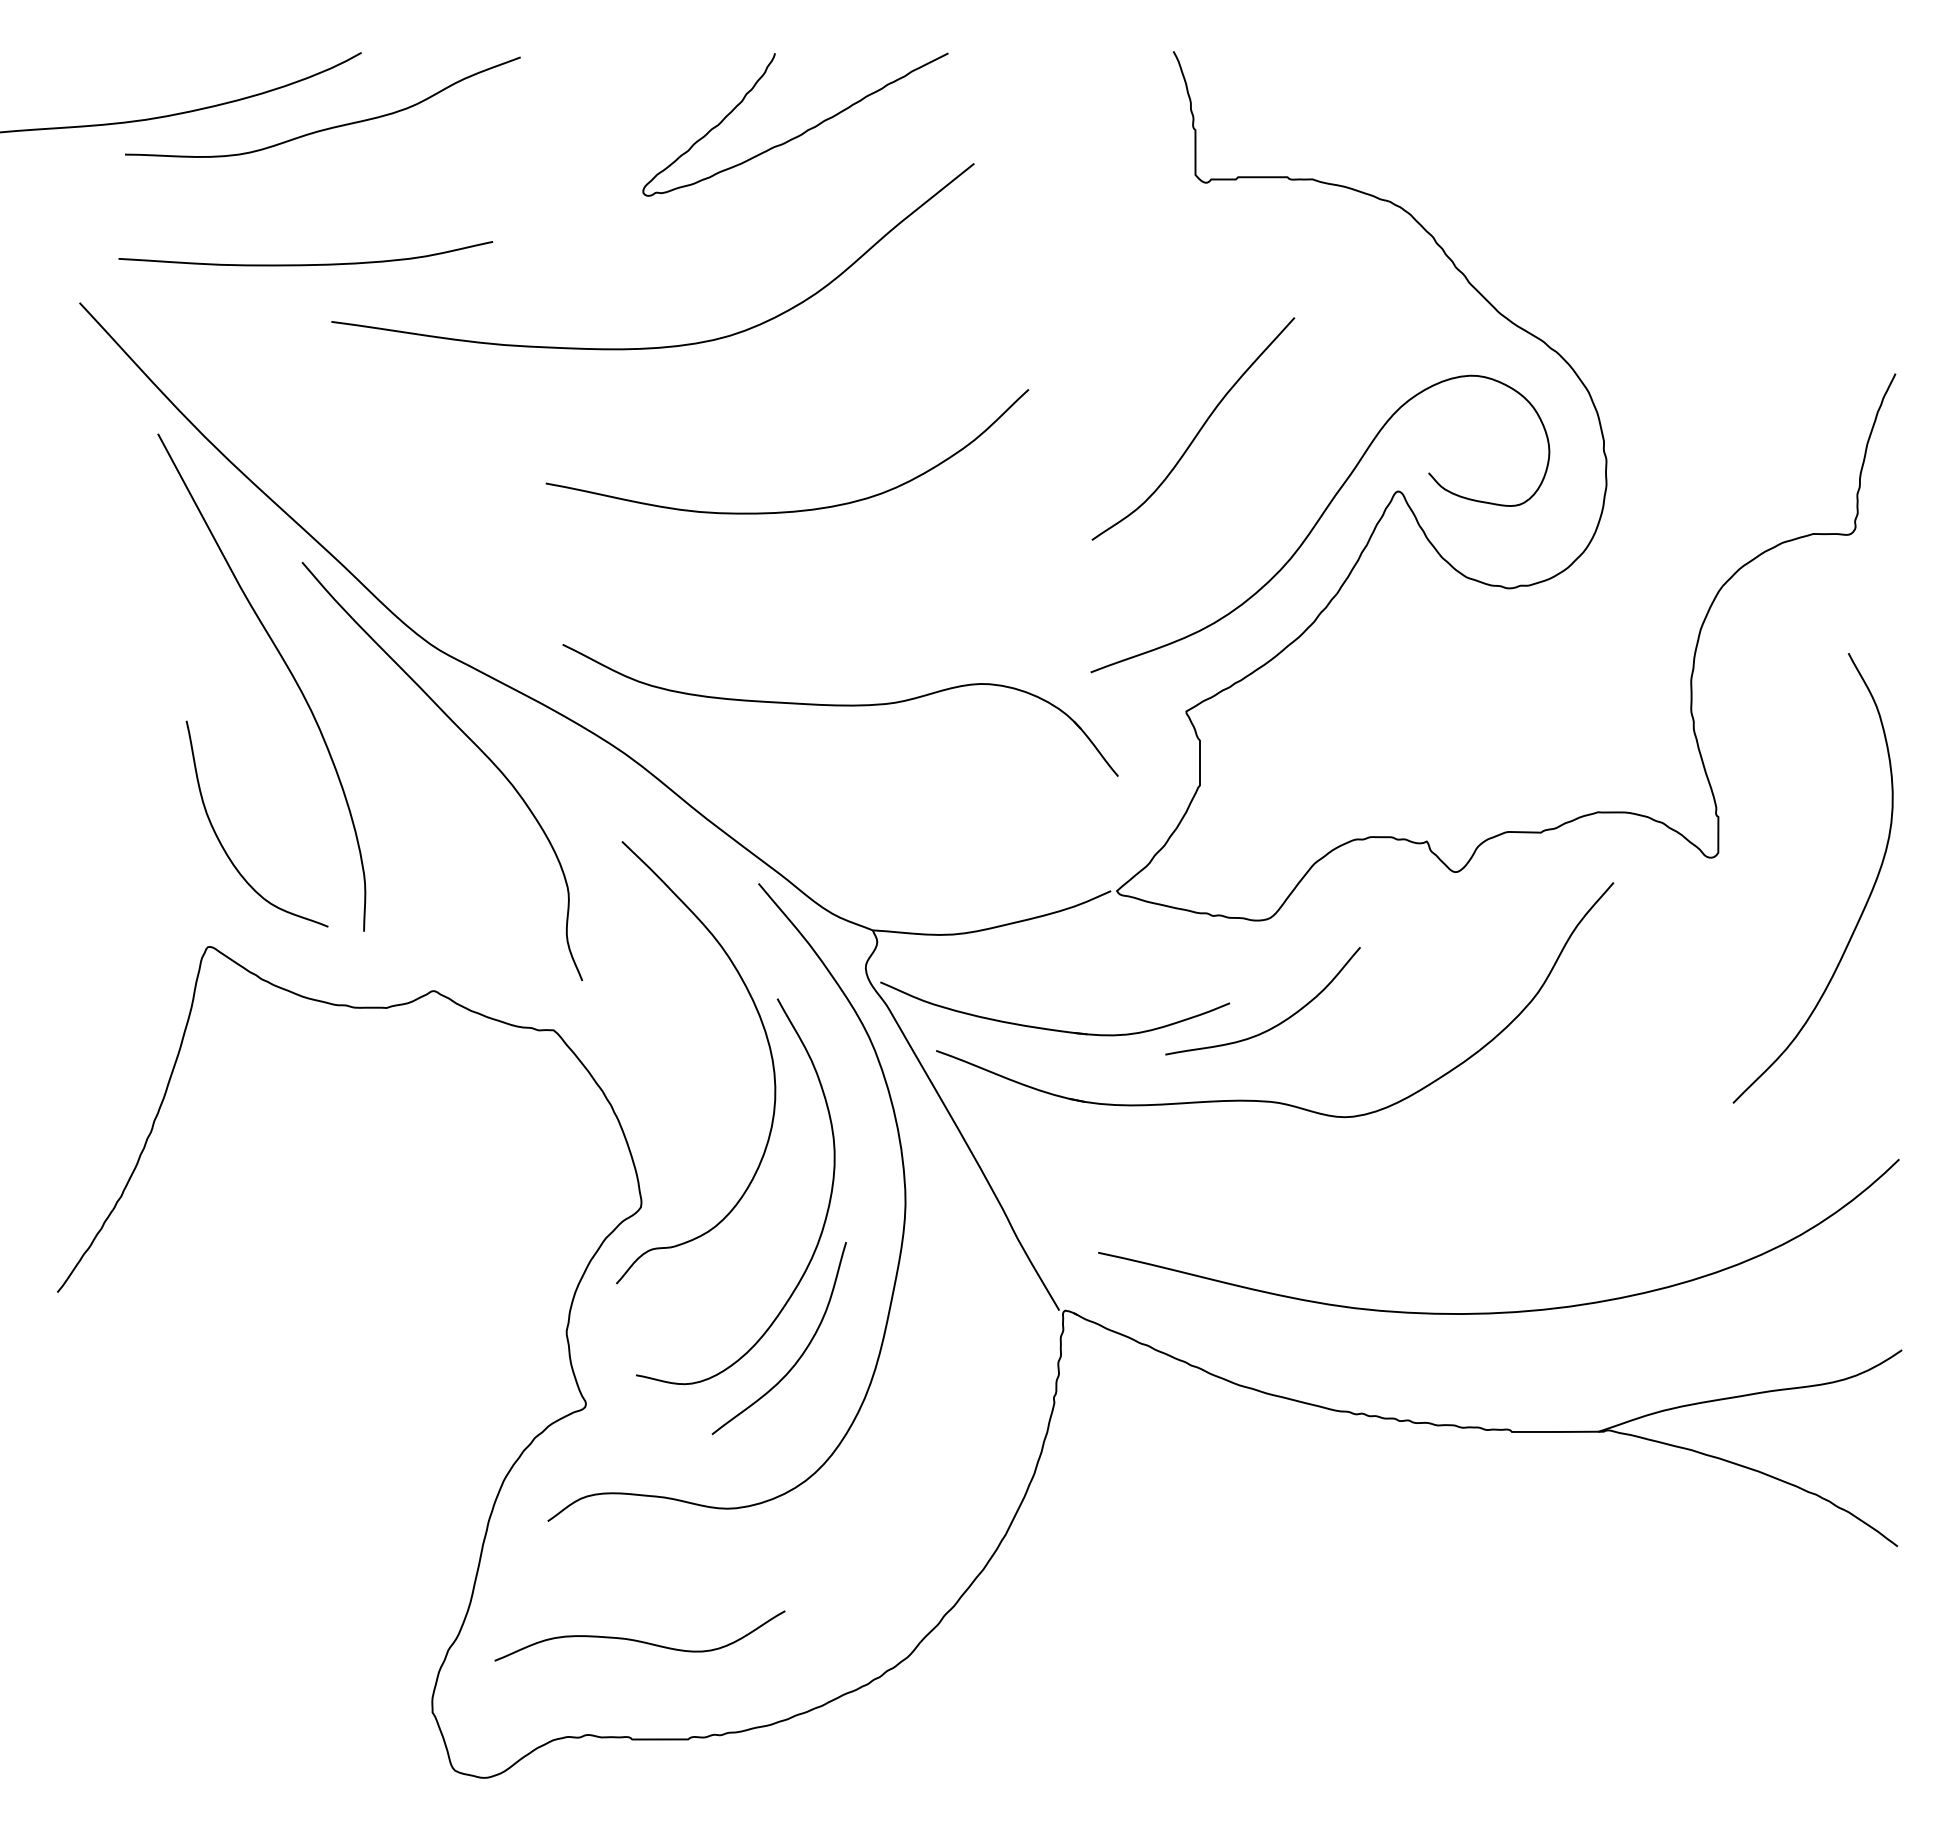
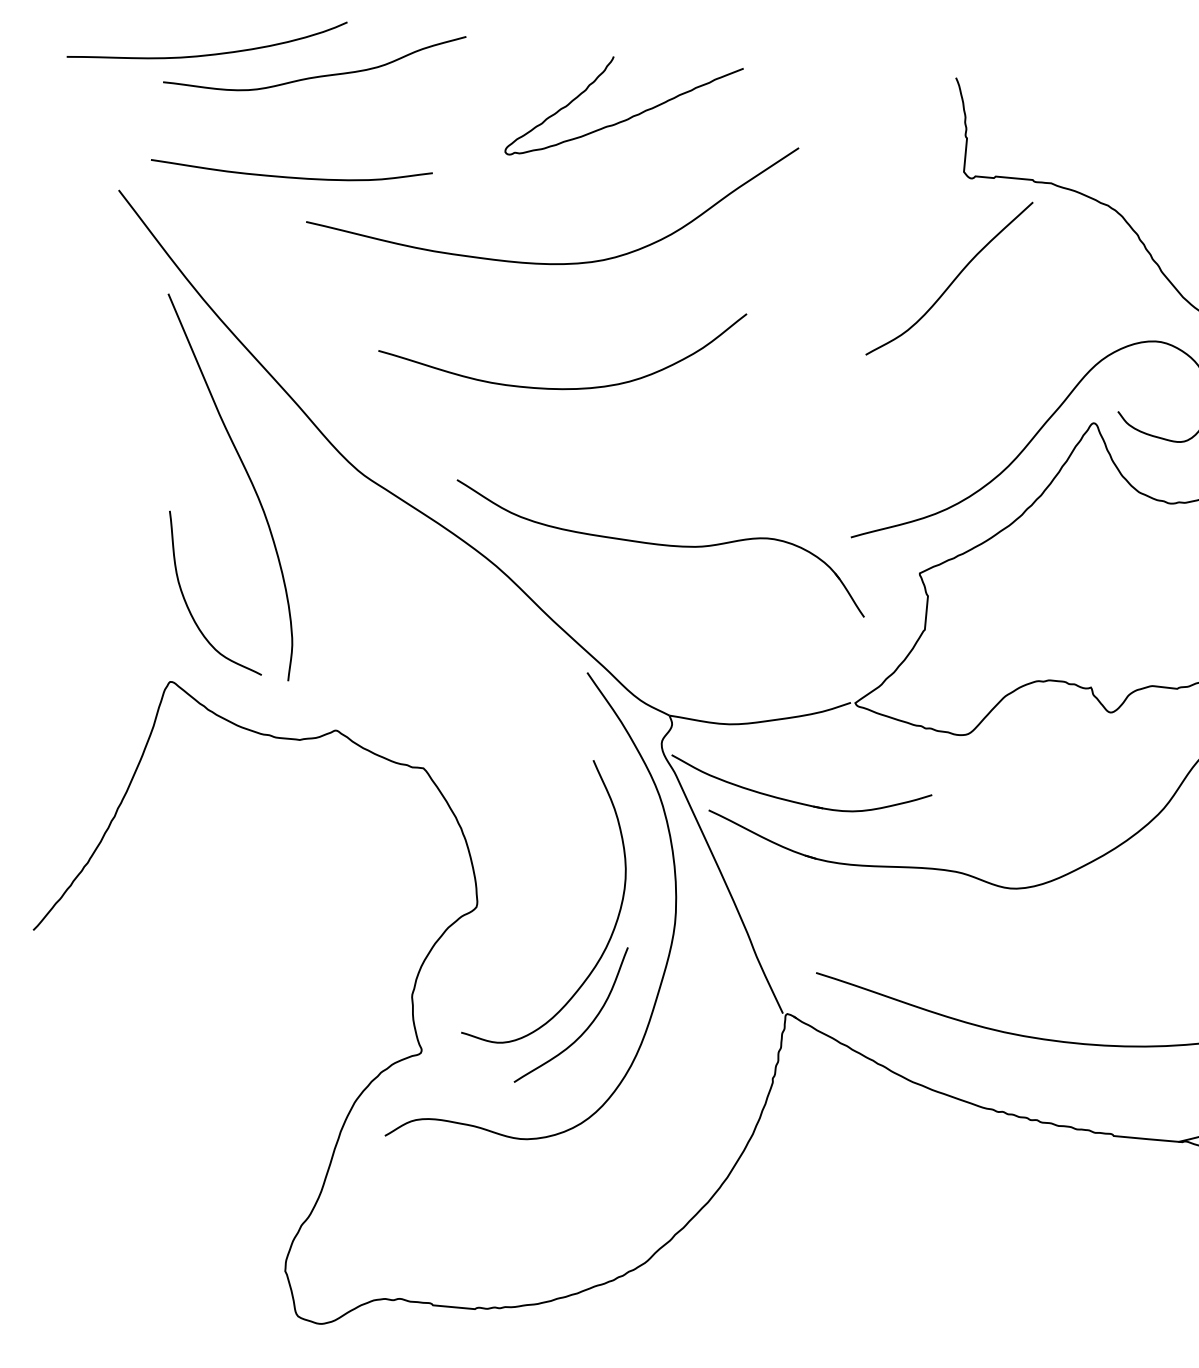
curve: (802, 132) -> (628, 117), moved
curve: (1198, 430) -> (953, 280), moved
curve: (792, 510) -> (561, 388), moved
curve: (471, 741) -> (381, 546), removed
curve: (1276, 1024) -> (965, 814), removed
curve: (767, 1043) -> (582, 793), removed
curve: (636, 1639) -> (443, 1230), removed

